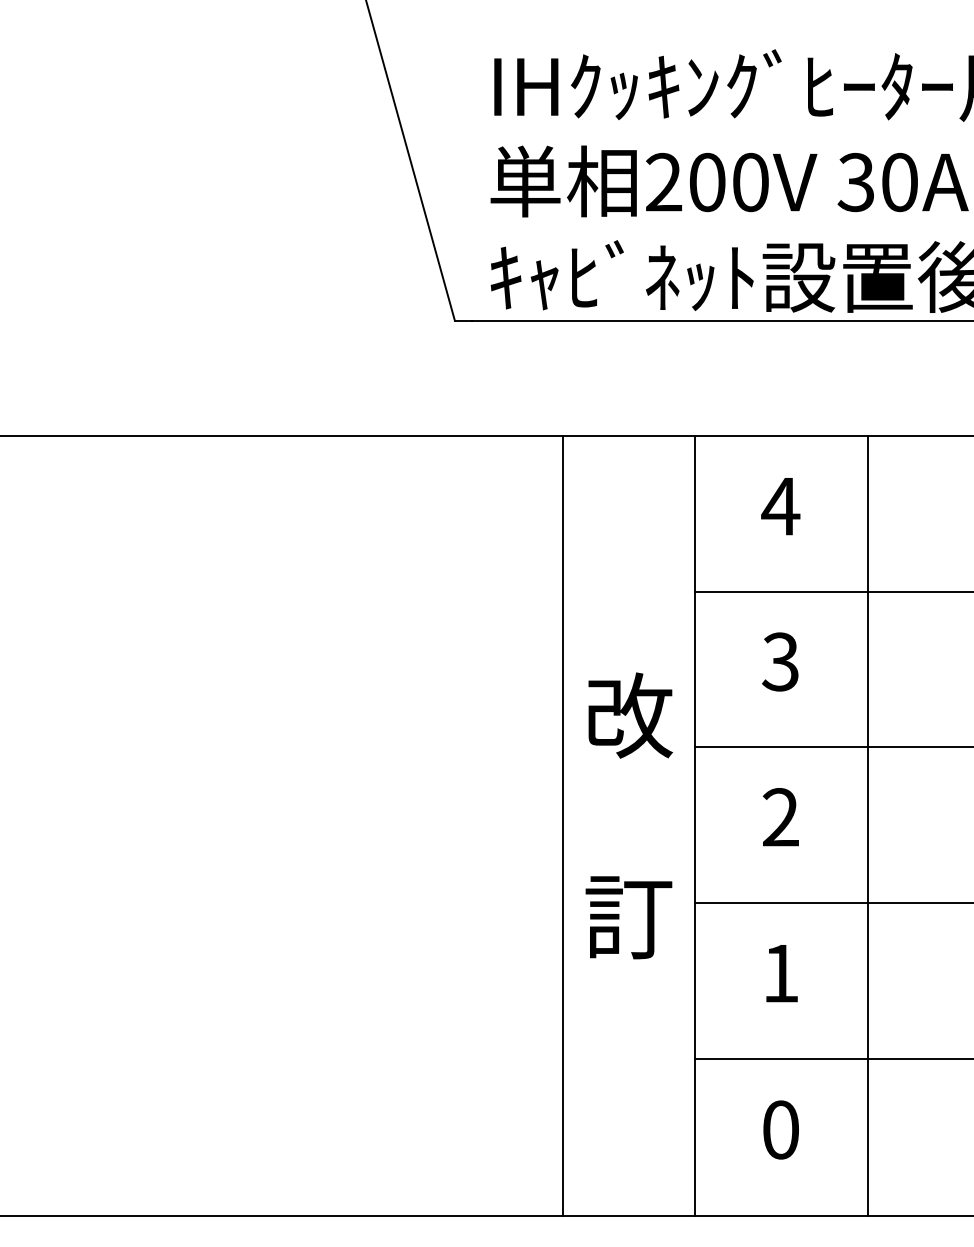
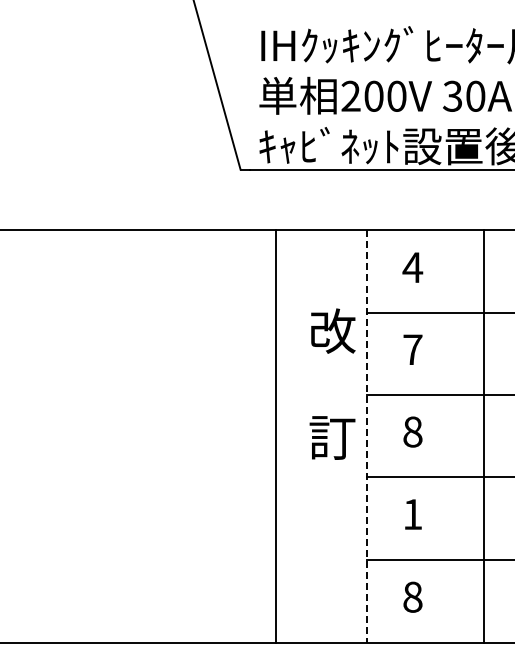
text: (780, 661) -> (412, 349), 3 -> 7
text: (628, 814) -> (332, 383), moved
text: (780, 816) -> (412, 431), 2 -> 8
line: (562, 825) -> (275, 436), moved
line: (867, 825) -> (483, 436), moved
line: (695, 827) -> (367, 437), solid -> dashed
text: (780, 1128) -> (412, 596), 0 -> 8

